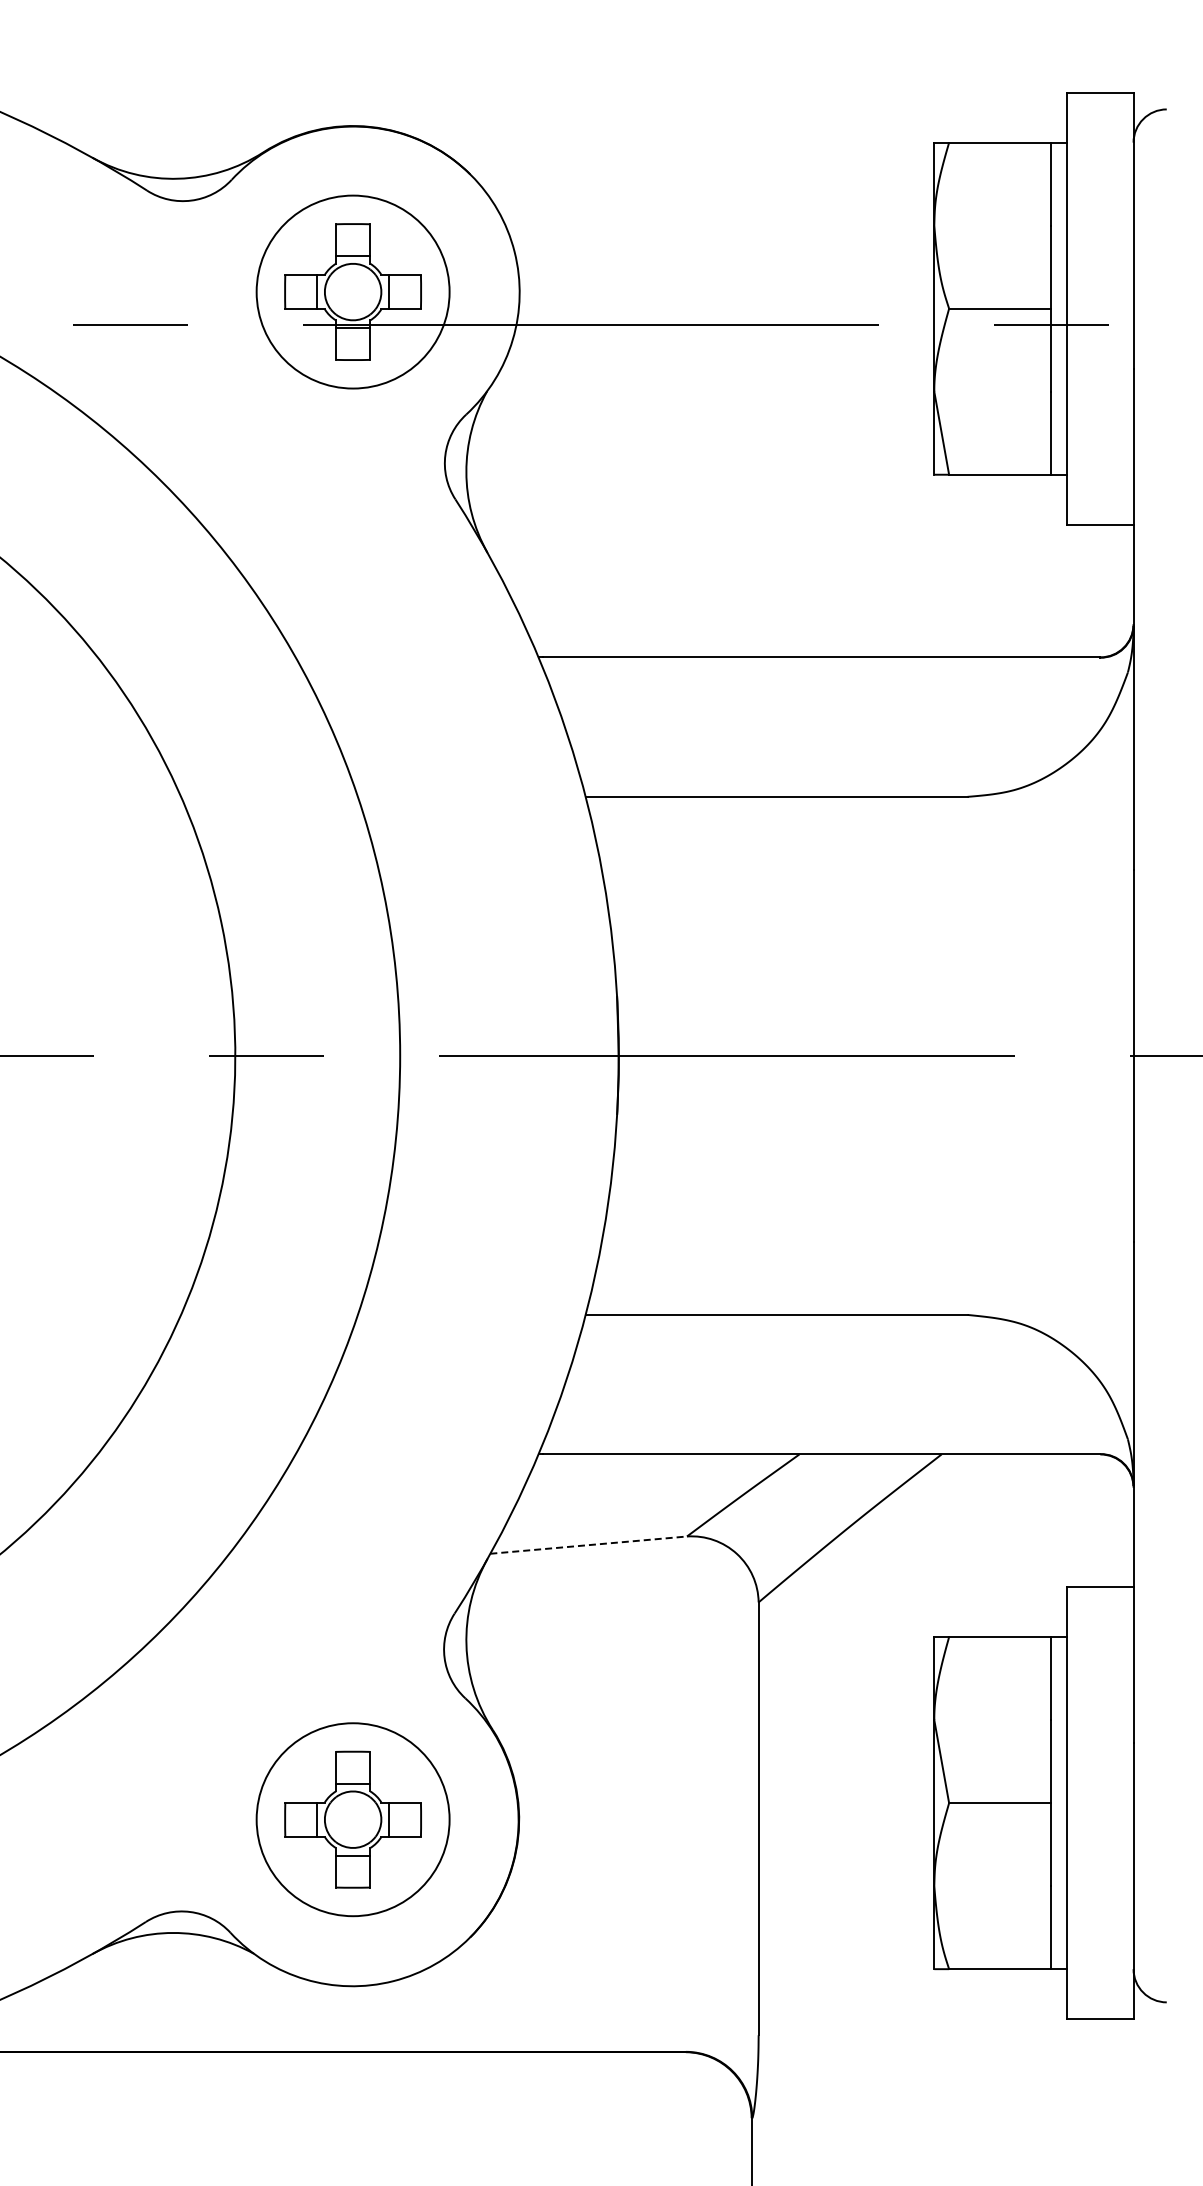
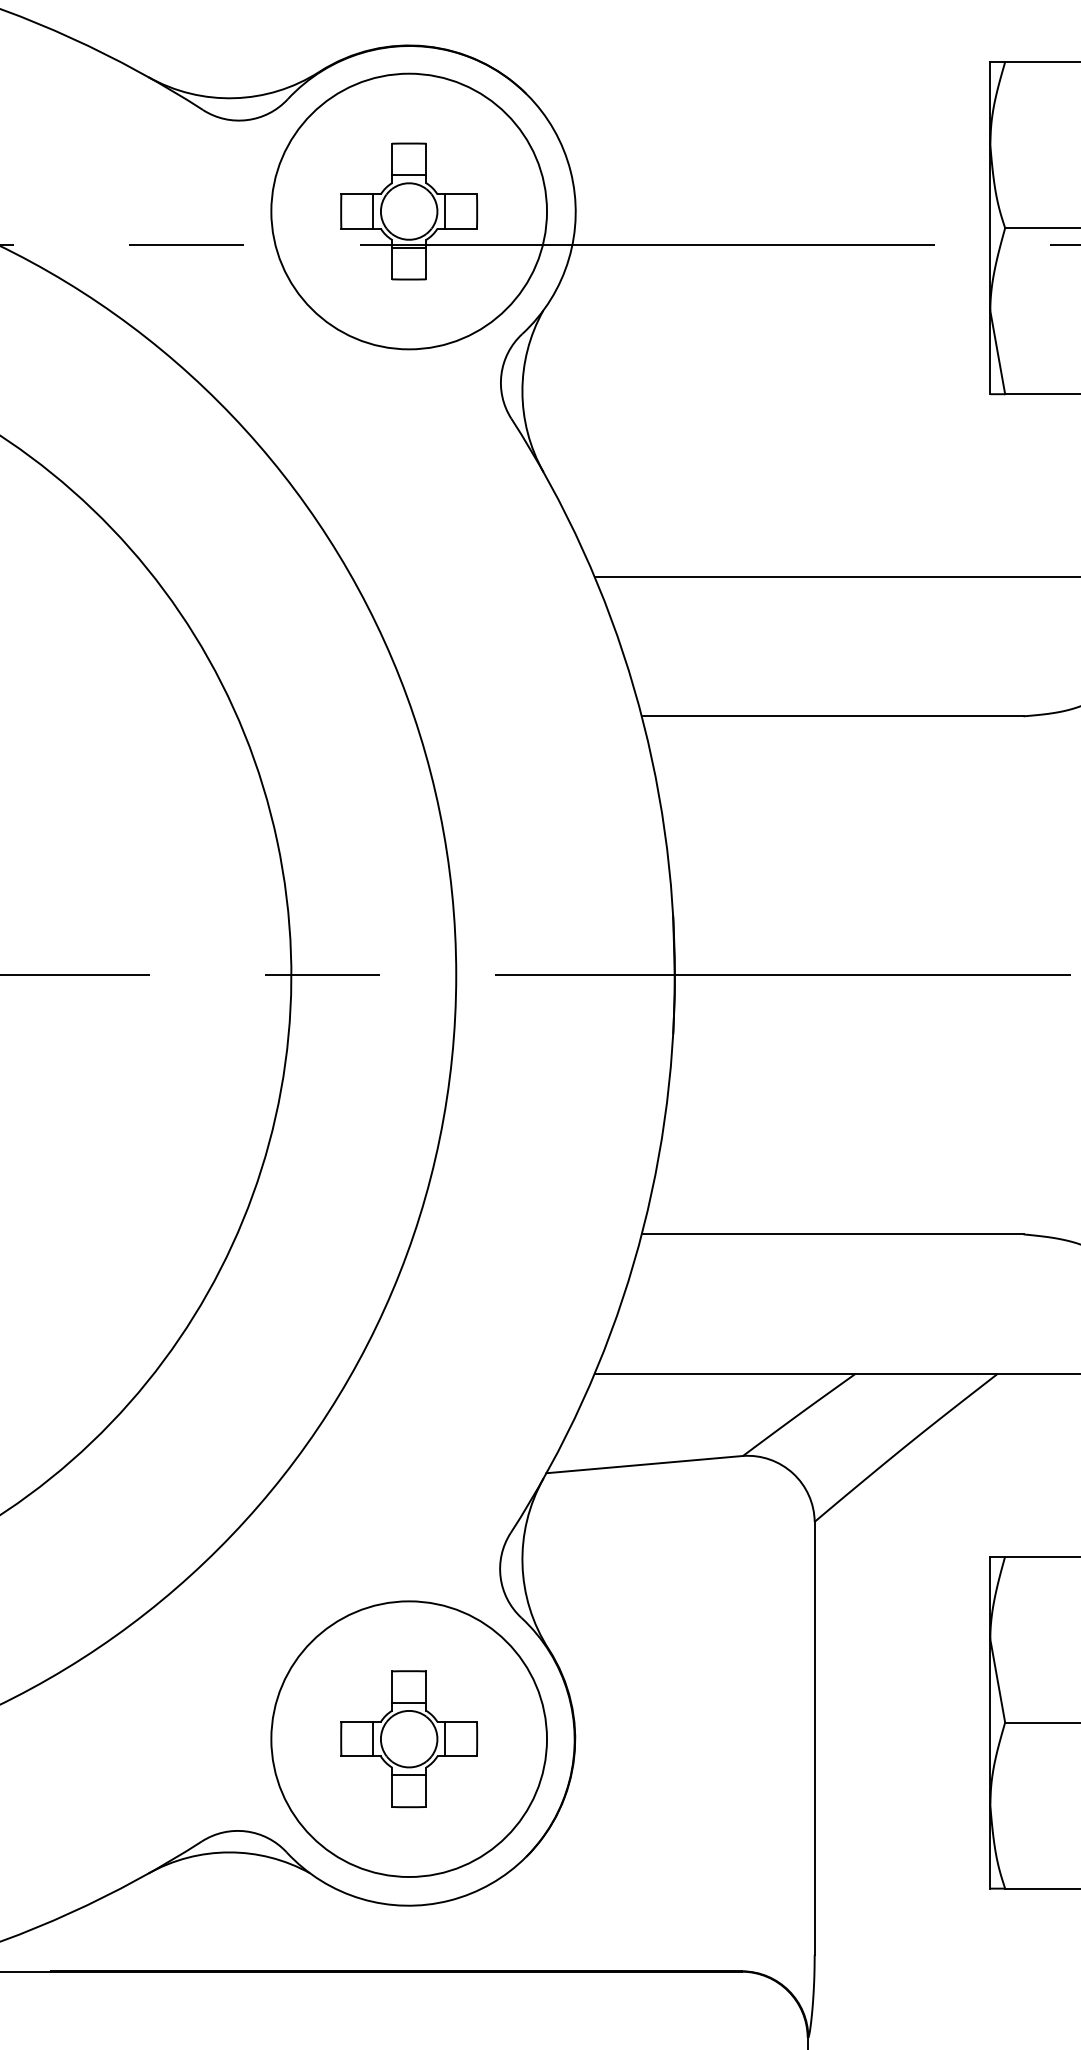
circle: (352, 291) -> (408, 210), size x1.43
line: (588, 1545) -> (644, 1464), dashed -> solid
circle: (352, 1819) -> (408, 1738), size x1.43

